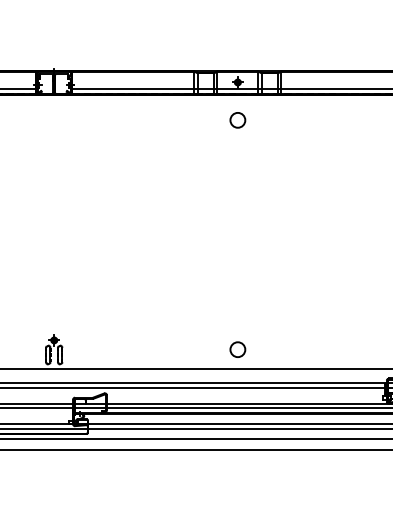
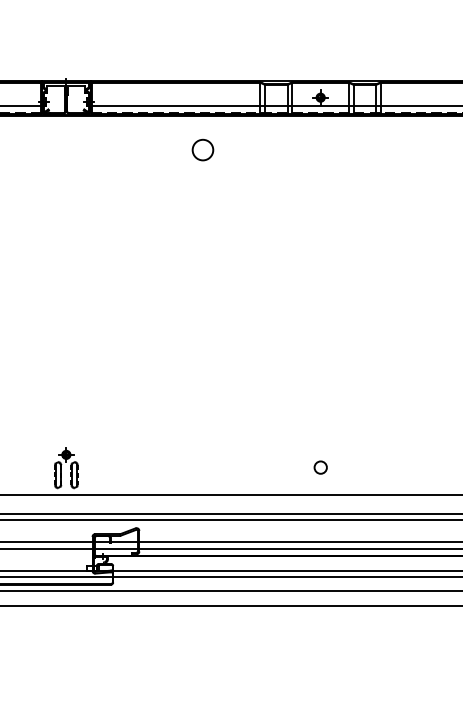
circle: (237, 120) -> (202, 150), moved
circle: (237, 349) -> (320, 467), size x0.6

